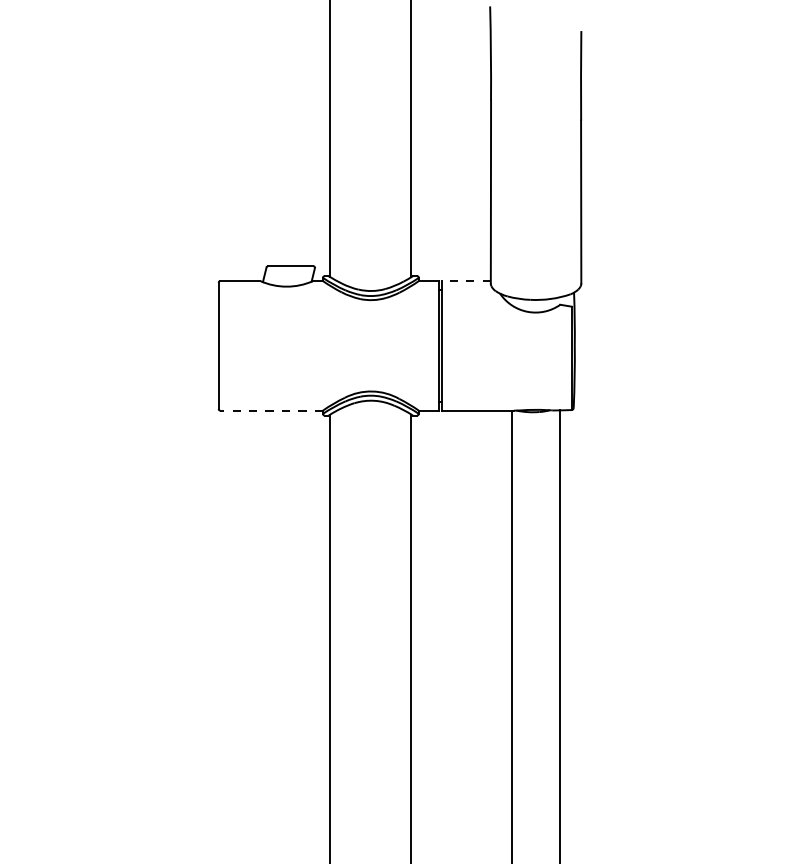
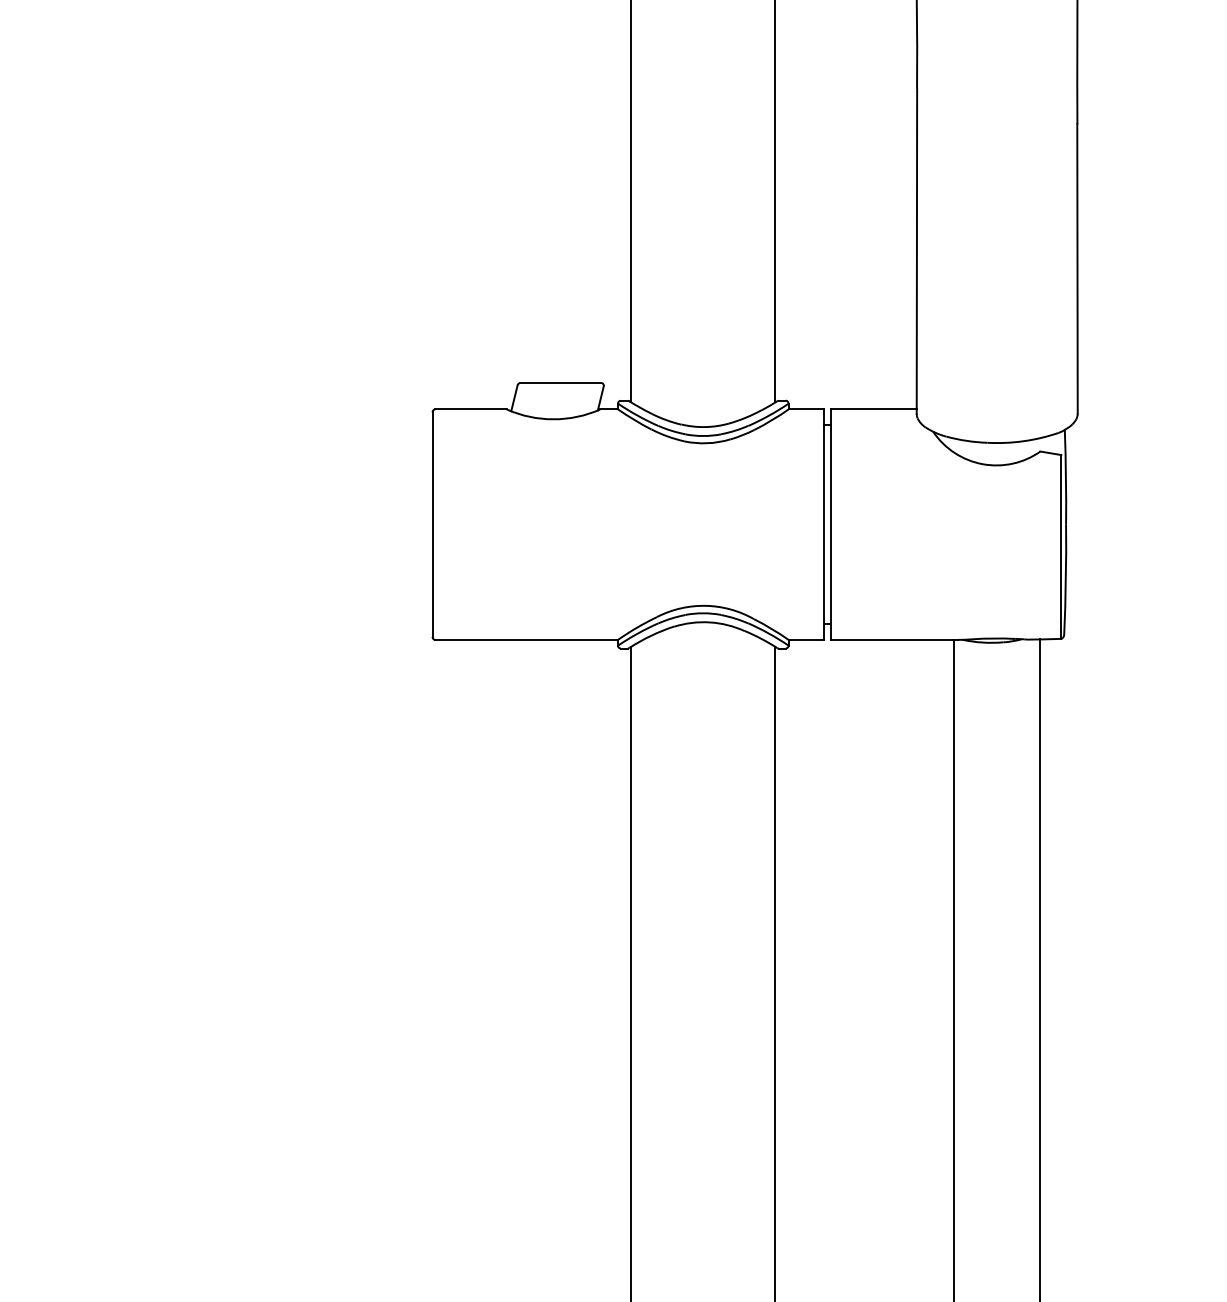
line: (466, 281) -> (873, 410), dashed -> solid
line: (271, 410) -> (526, 639), dashed -> solid

